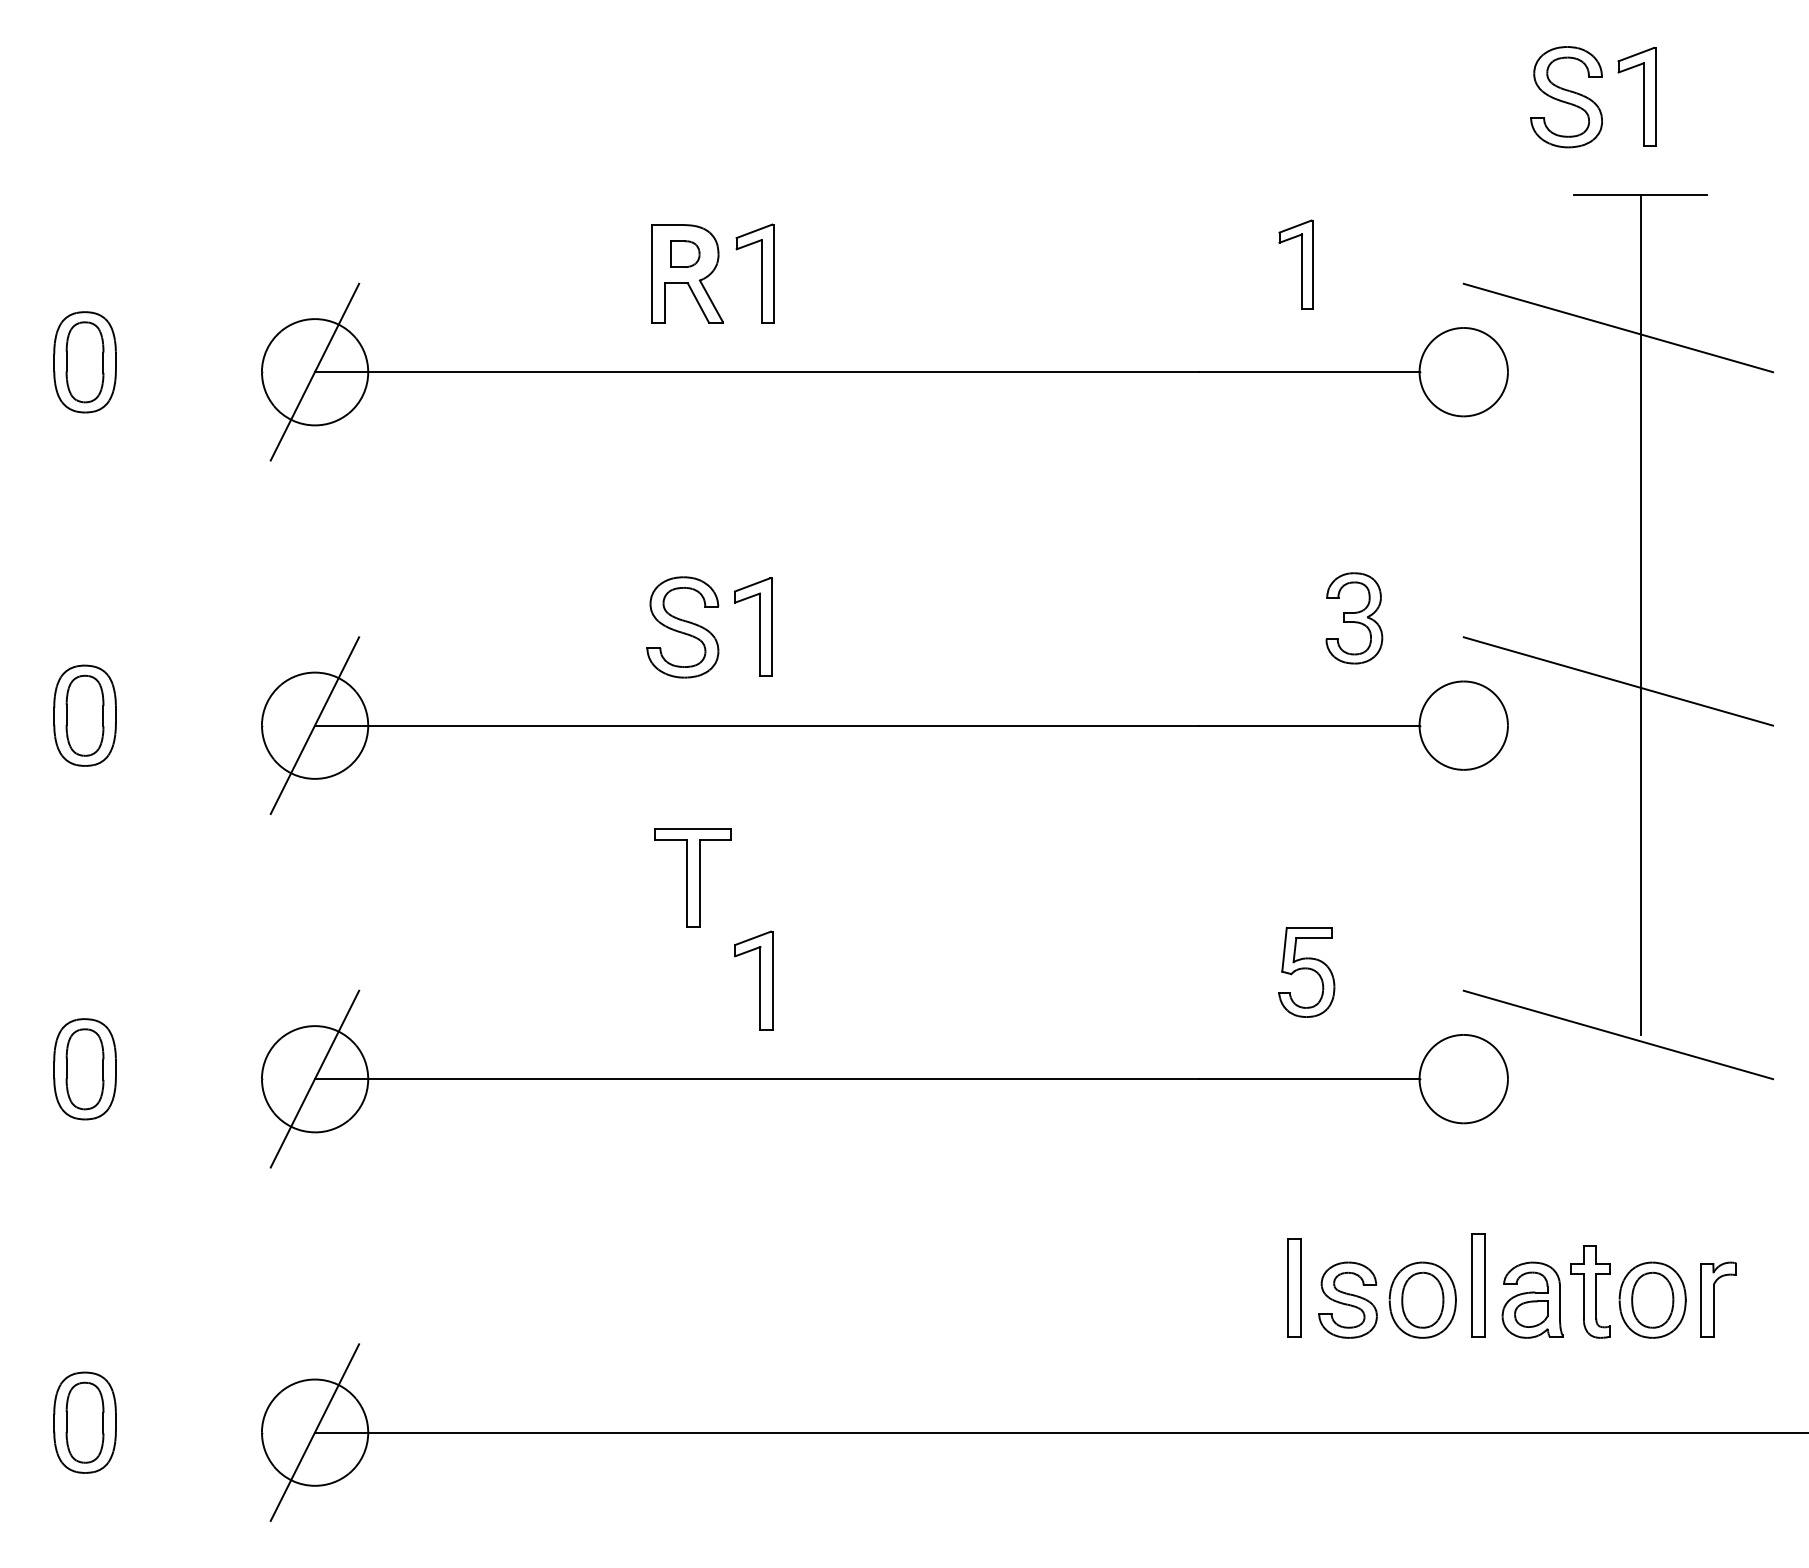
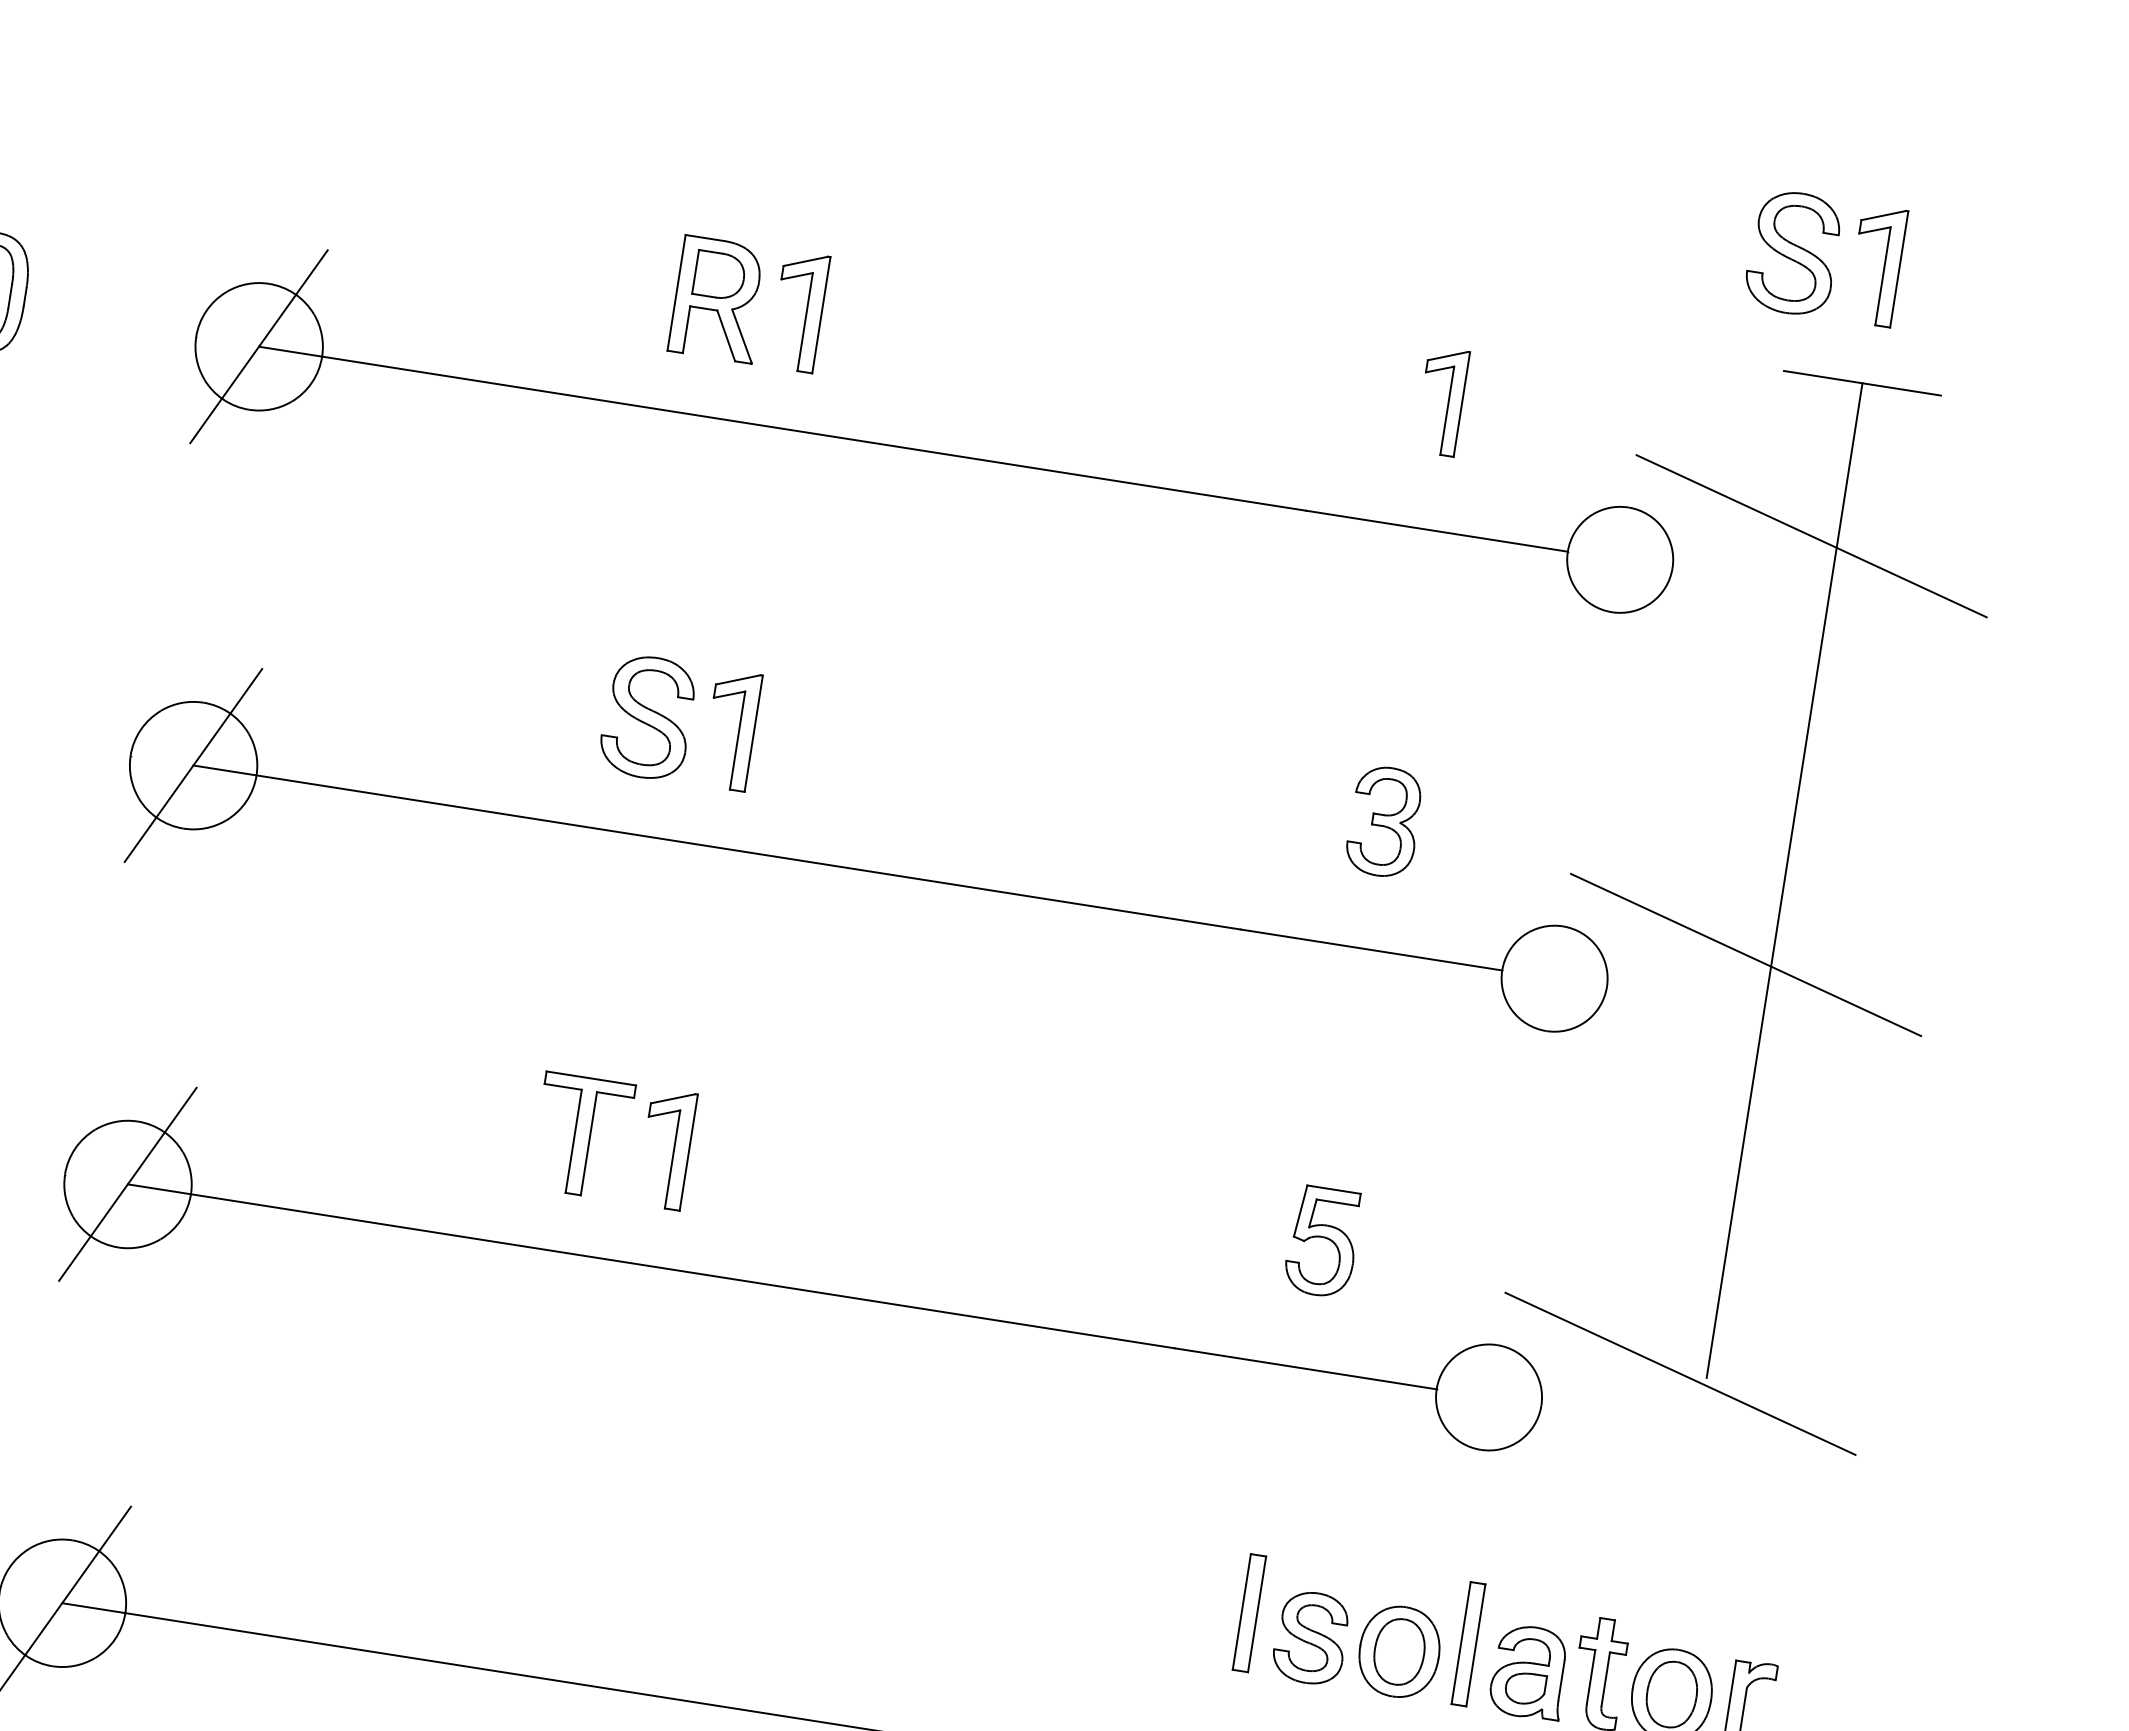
part: (685, 253) -> (720, 274), size x1.43
part: (1354, 618) -> (1384, 821), moved
part: (692, 877) -> (581, 1135), moved

